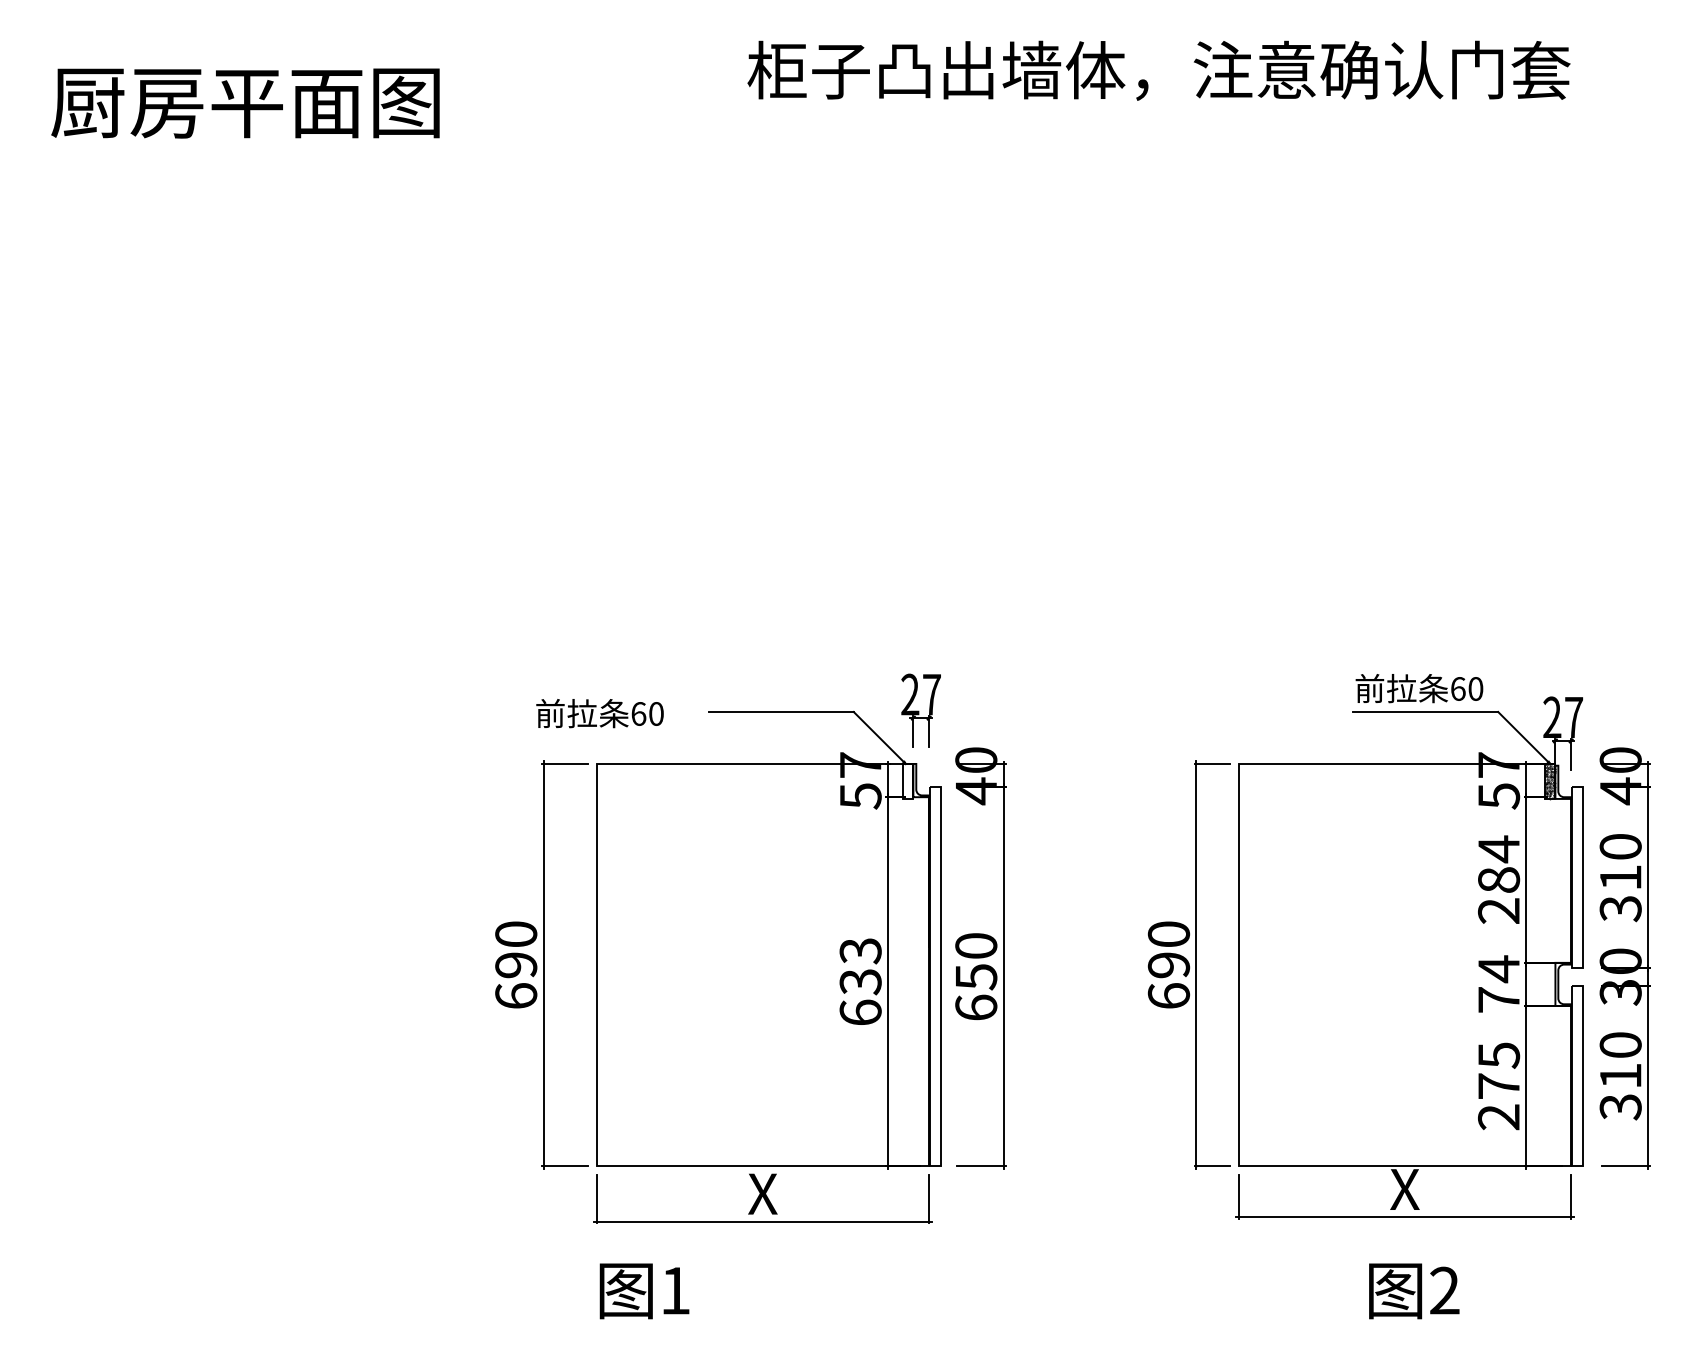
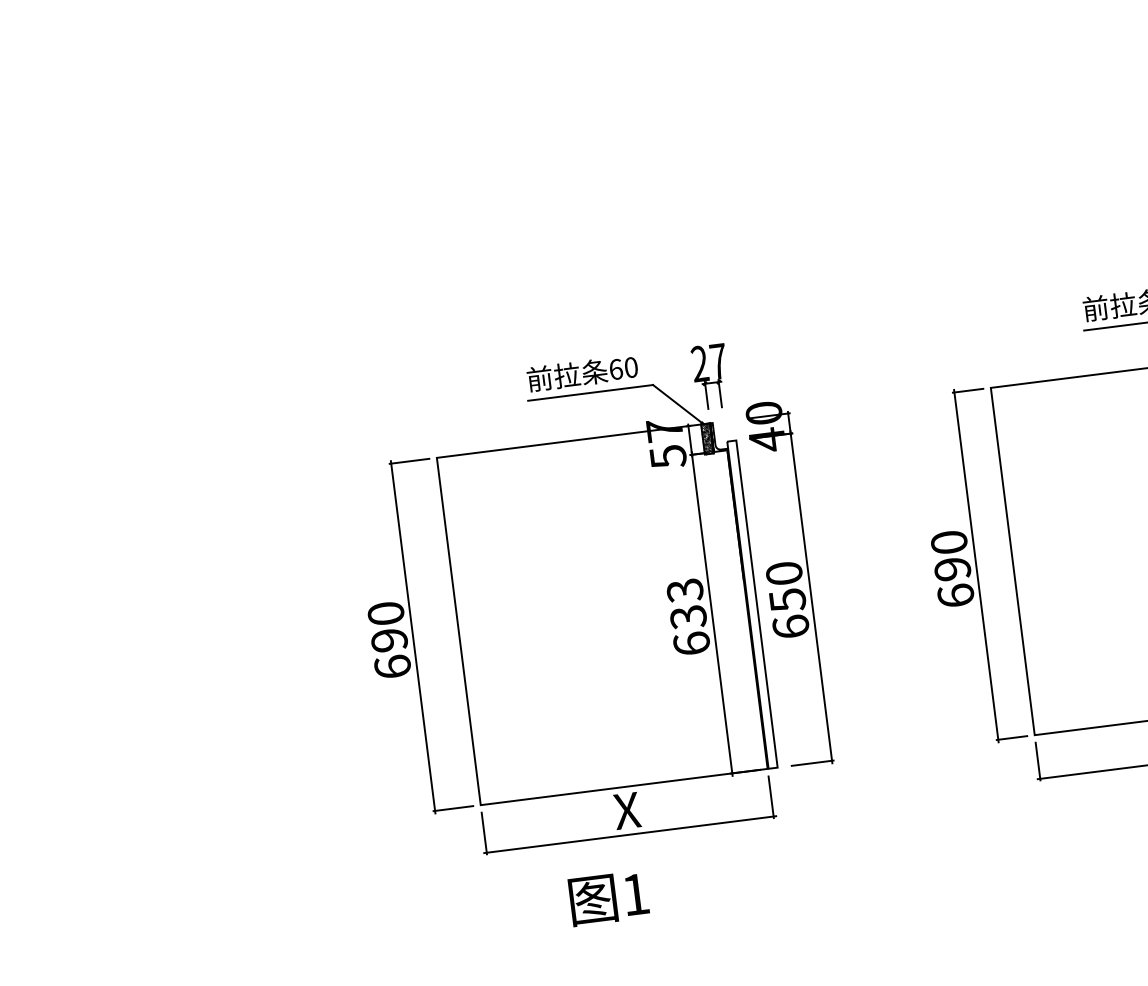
text: (599, 713) -> (582, 373), moved
hatch: (907, 781) -> (707, 439), added
text: (644, 1291) -> (609, 898), moved

